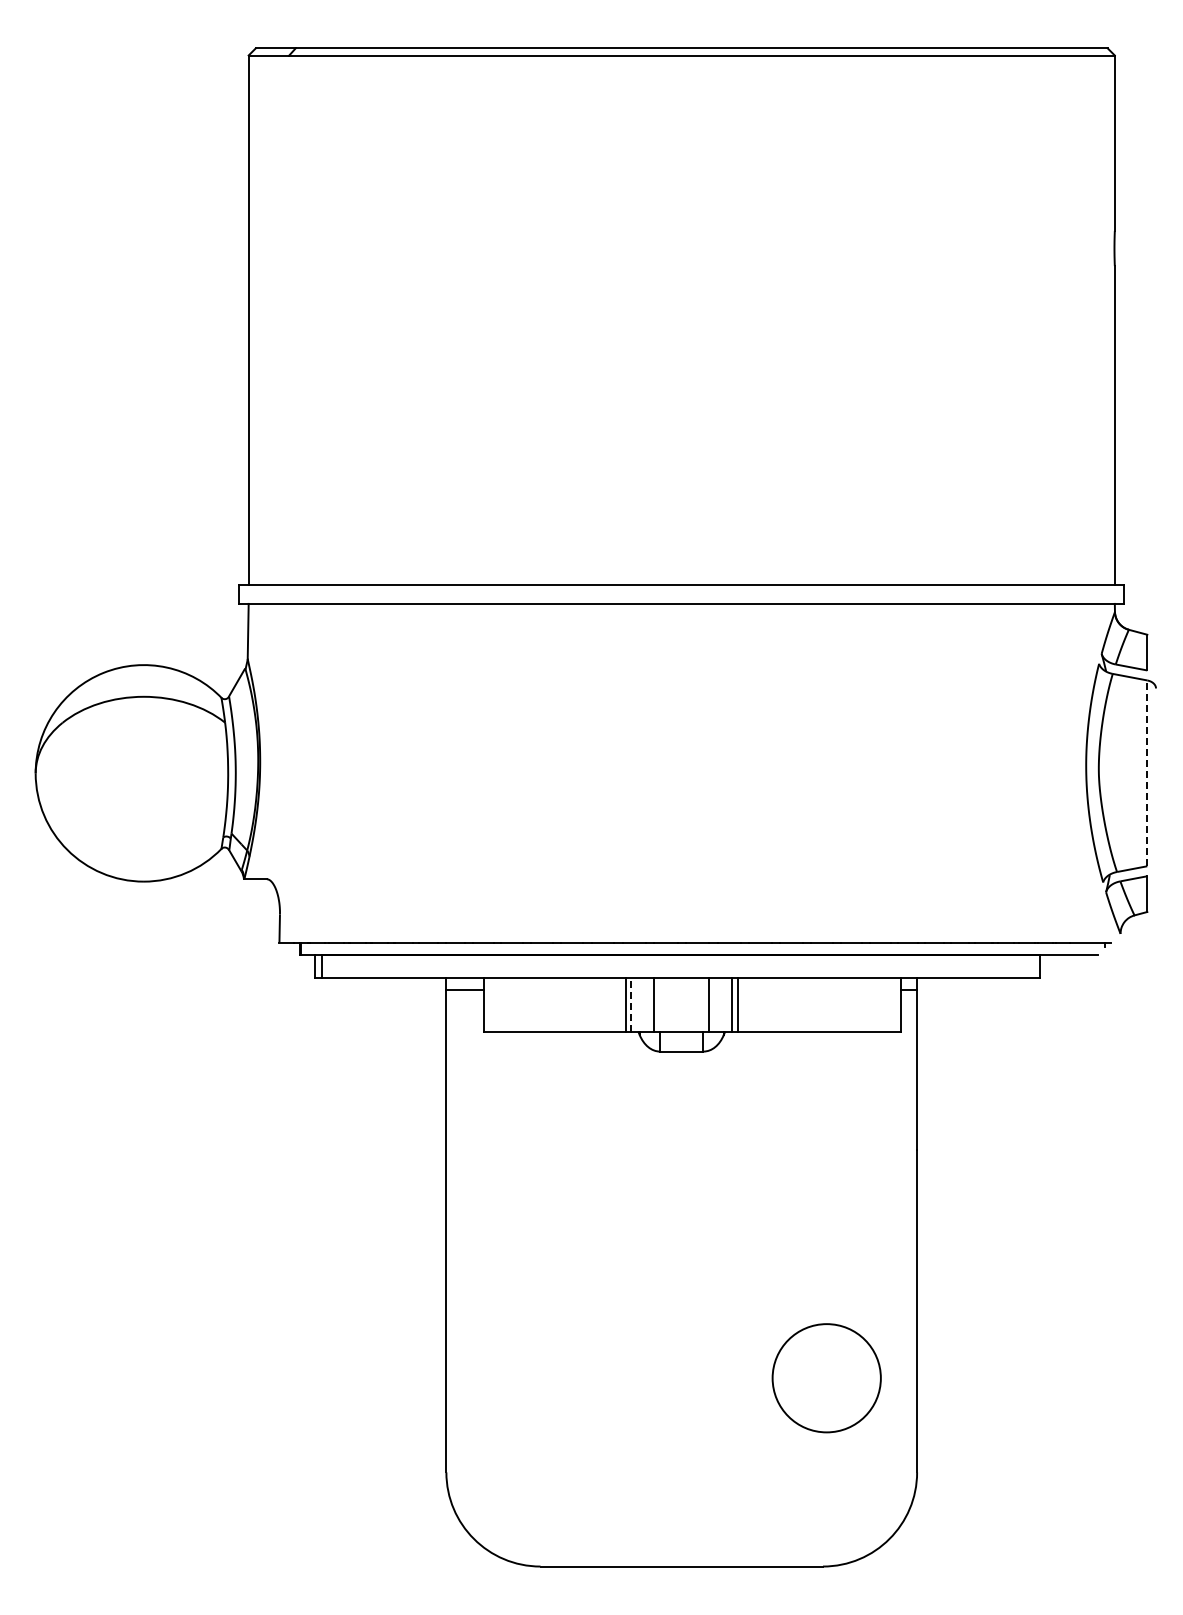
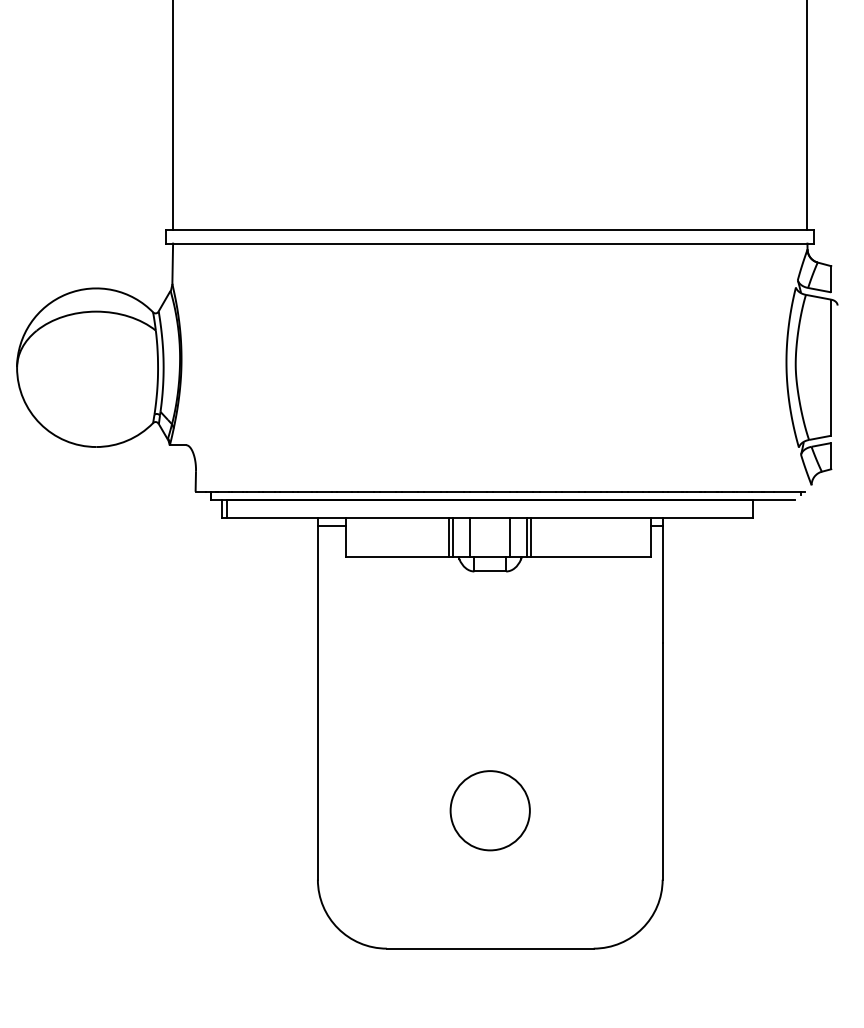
line: (1147, 773) -> (831, 367), dashed -> solid
line: (631, 1004) -> (453, 537), dashed -> solid
circle: (826, 1378) -> (490, 810), moved

